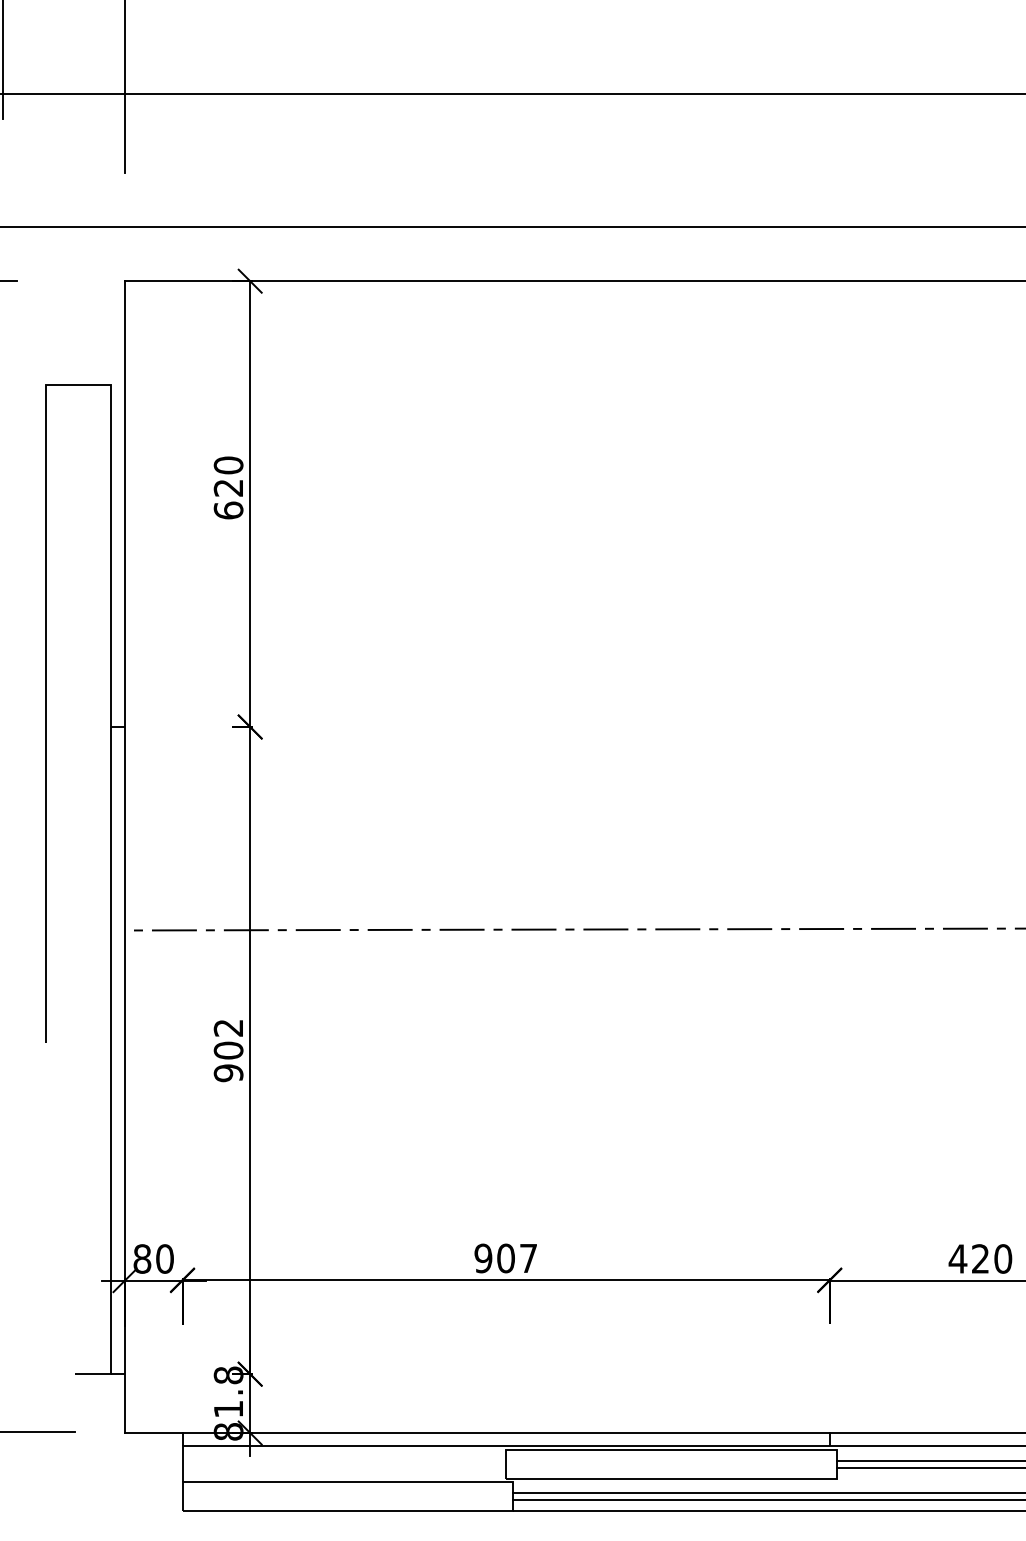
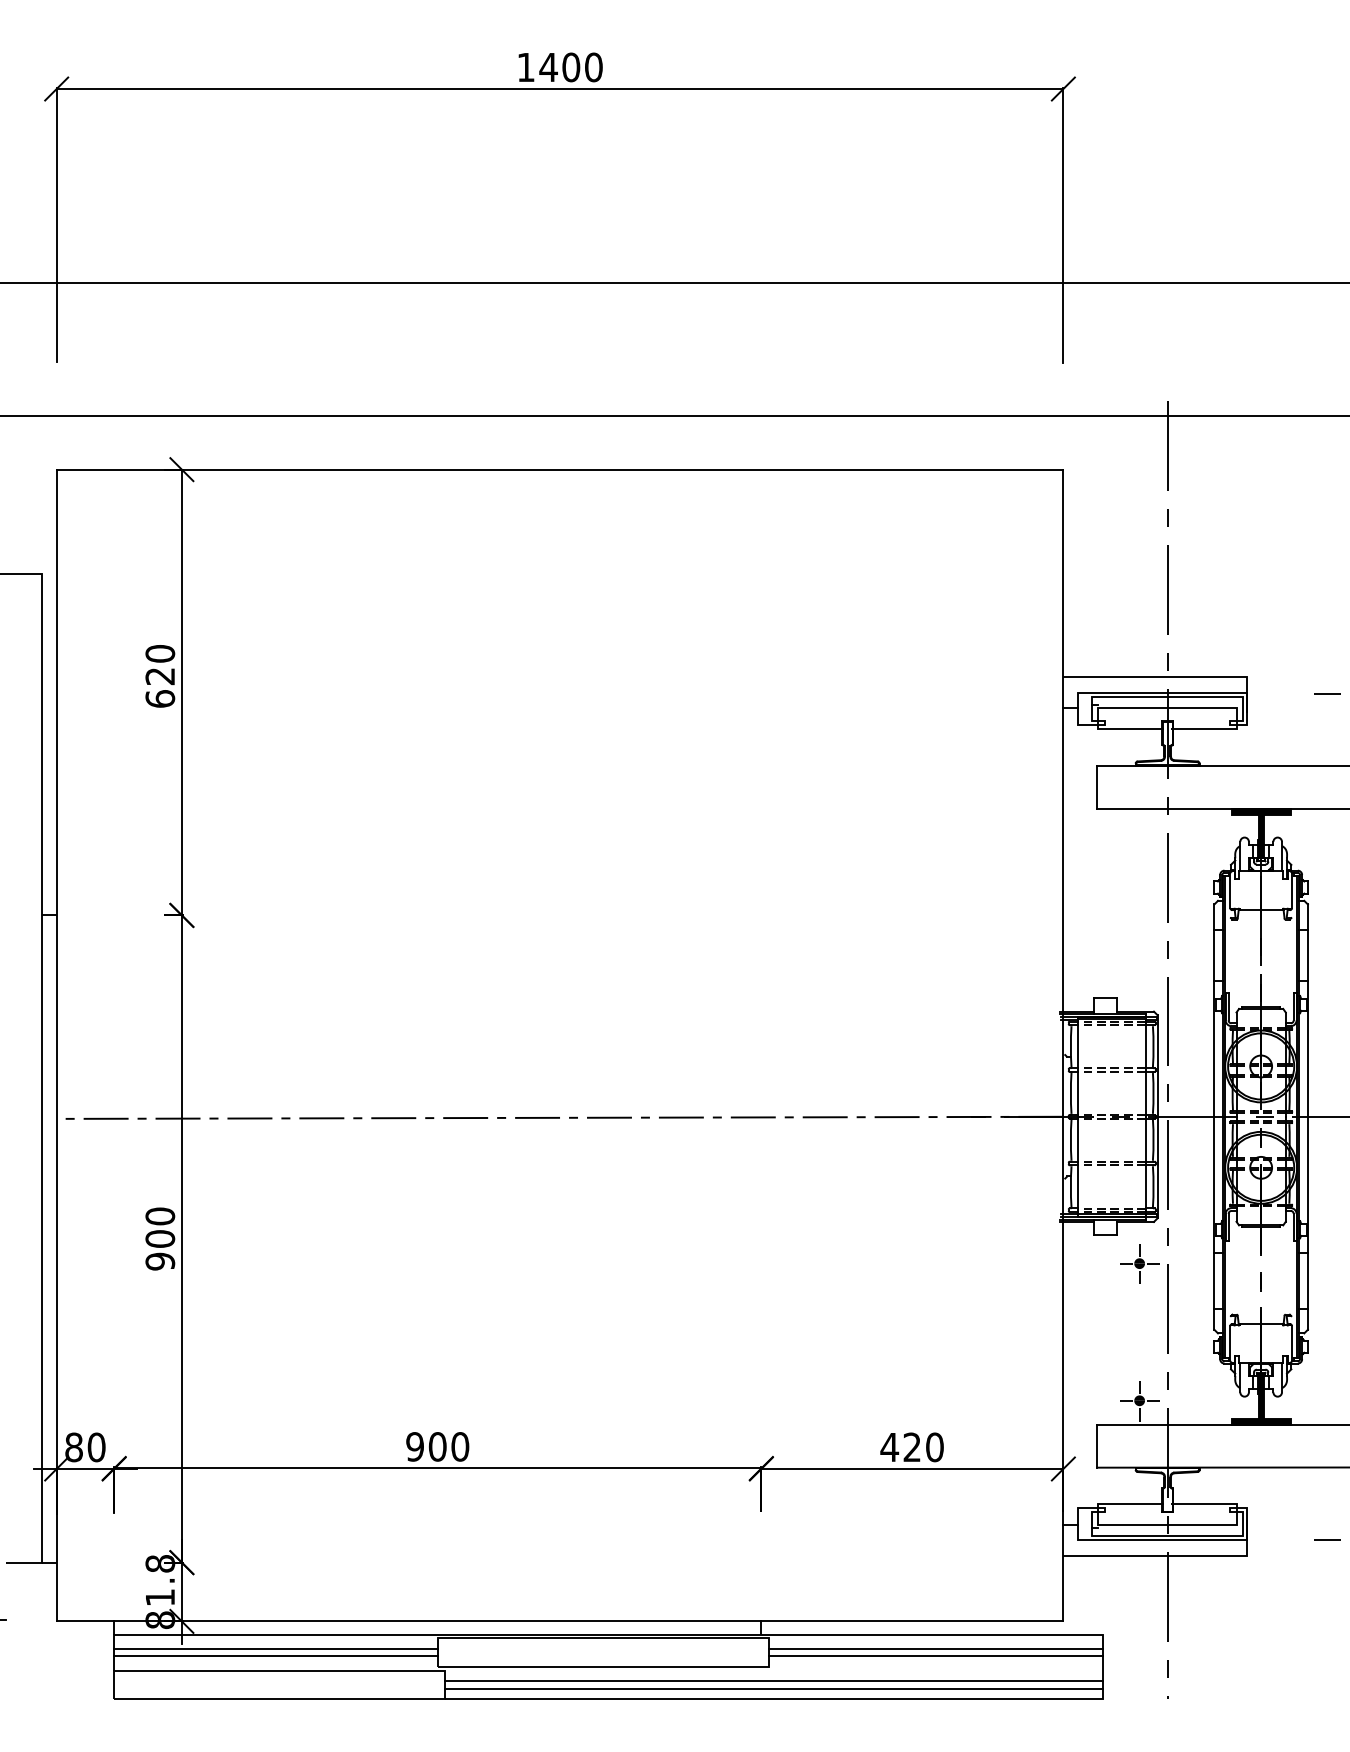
text: (228, 1028) -> (160, 1216), 902 -> 900
text: (528, 1258) -> (460, 1446), 907 -> 900
line: (343, 1460) -> (275, 1648), added
line: (343, 1468) -> (275, 1656), added

